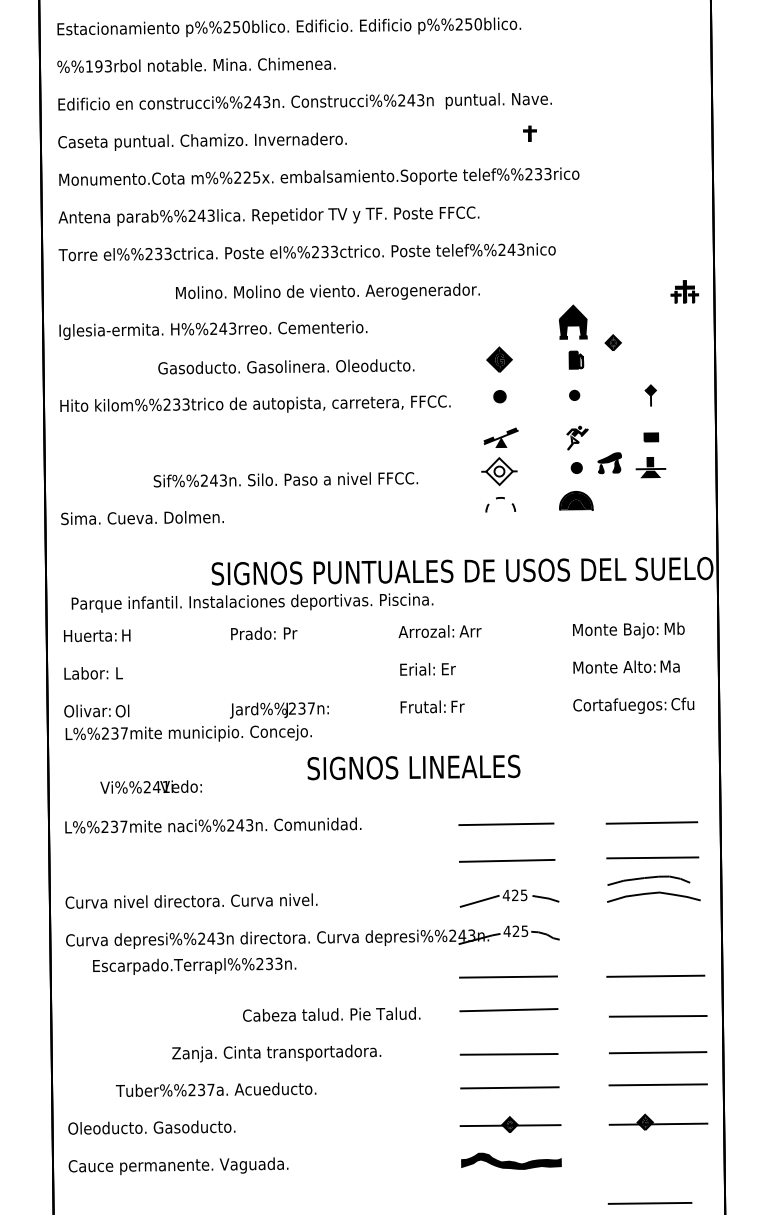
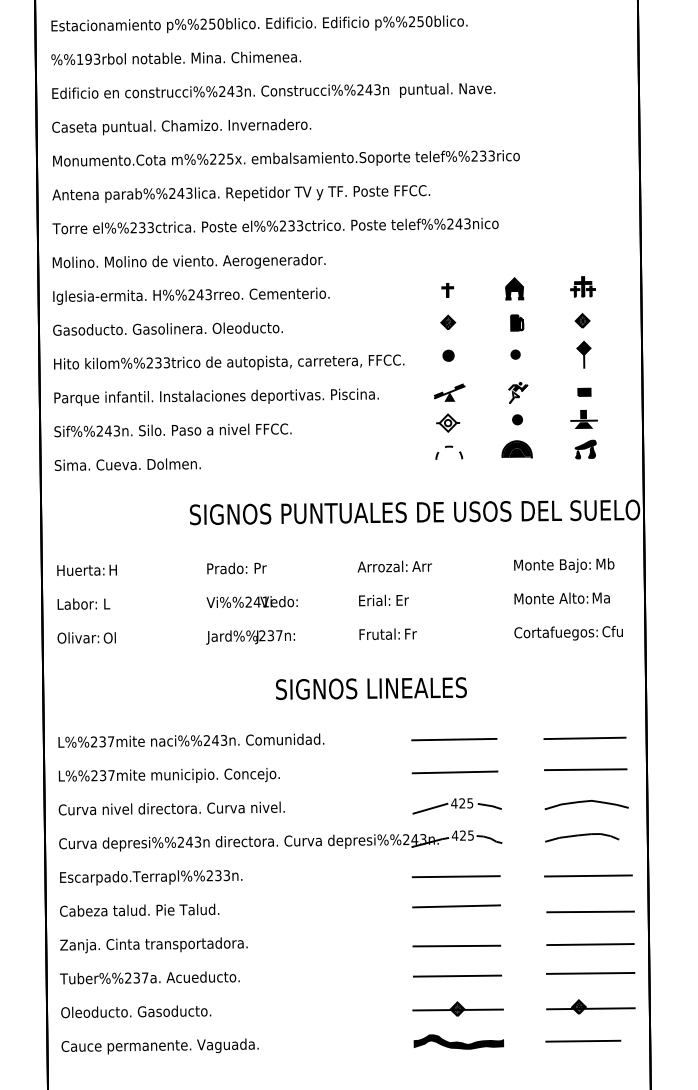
part: (529, 133) -> (447, 290), moved
text: (327, 291) -> (188, 261), moved
part: (684, 291) -> (582, 286), moved
part: (573, 321) -> (514, 288), size x0.71
part: (612, 342) -> (581, 320), moved
part: (499, 359) -> (448, 322), size x0.62
text: (286, 366) -> (168, 328), moved
part: (650, 395) -> (583, 354), size x1.43
part: (609, 463) -> (585, 449), moved
part: (499, 471) -> (448, 422), size x0.71
text: (285, 479) -> (172, 430), moved
text: (252, 602) -> (216, 396), moved
text: (188, 732) -> (169, 774), moved
text: (150, 786) -> (251, 601), moved
curve: (648, 878) -> (581, 835), moved
text: (194, 965) -> (151, 877), moved
text: (331, 1014) -> (139, 910), moved
text: (276, 1053) -> (153, 945), moved
text: (215, 1089) -> (149, 977), moved
line: (649, 1203) -> (582, 1041), moved

